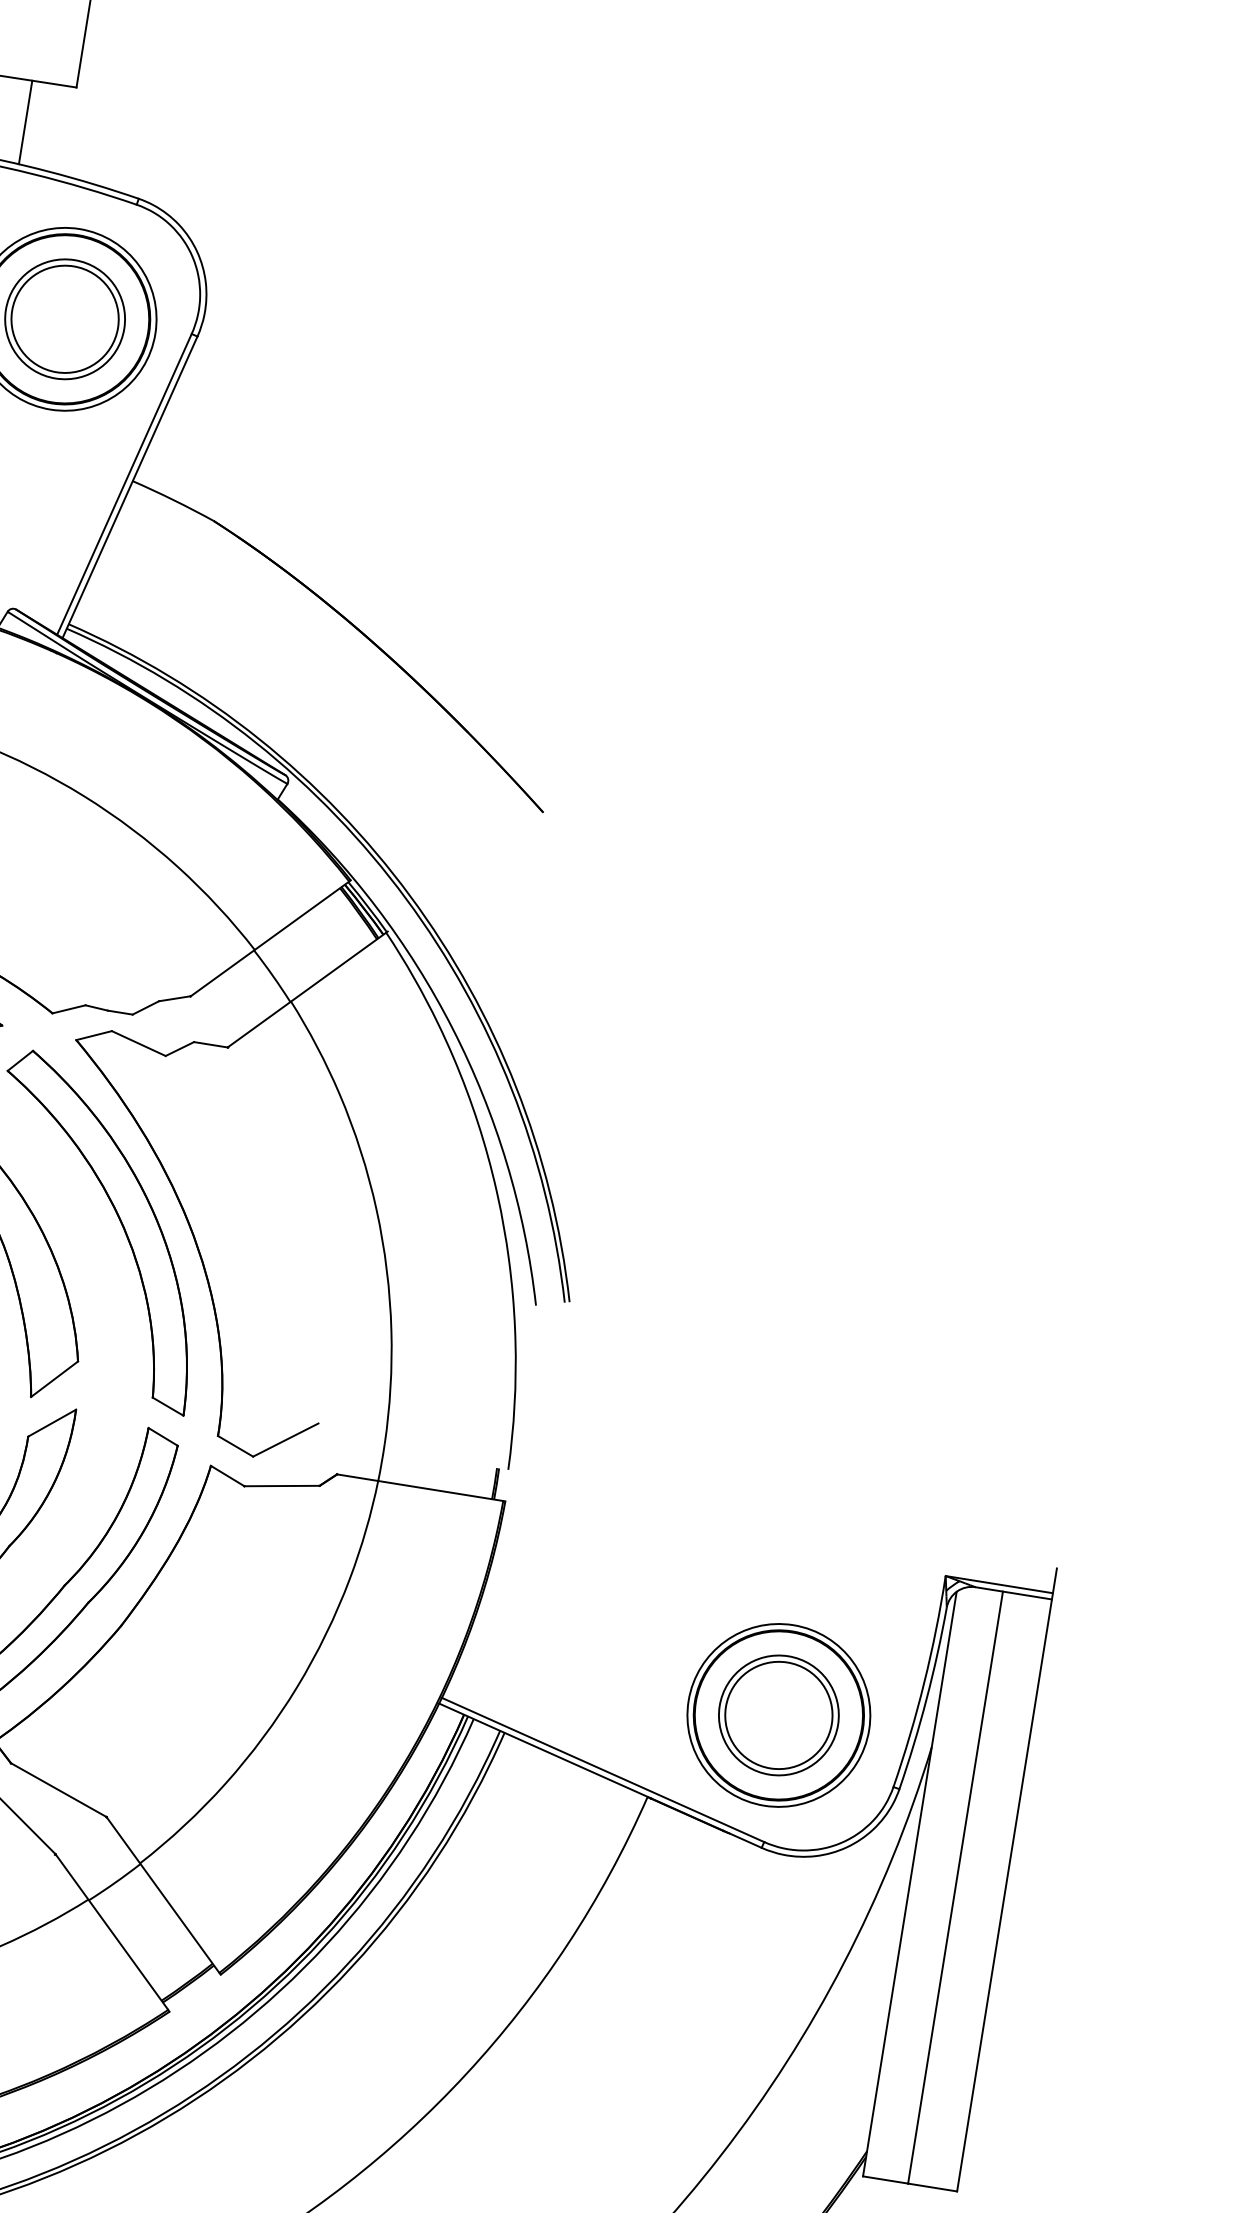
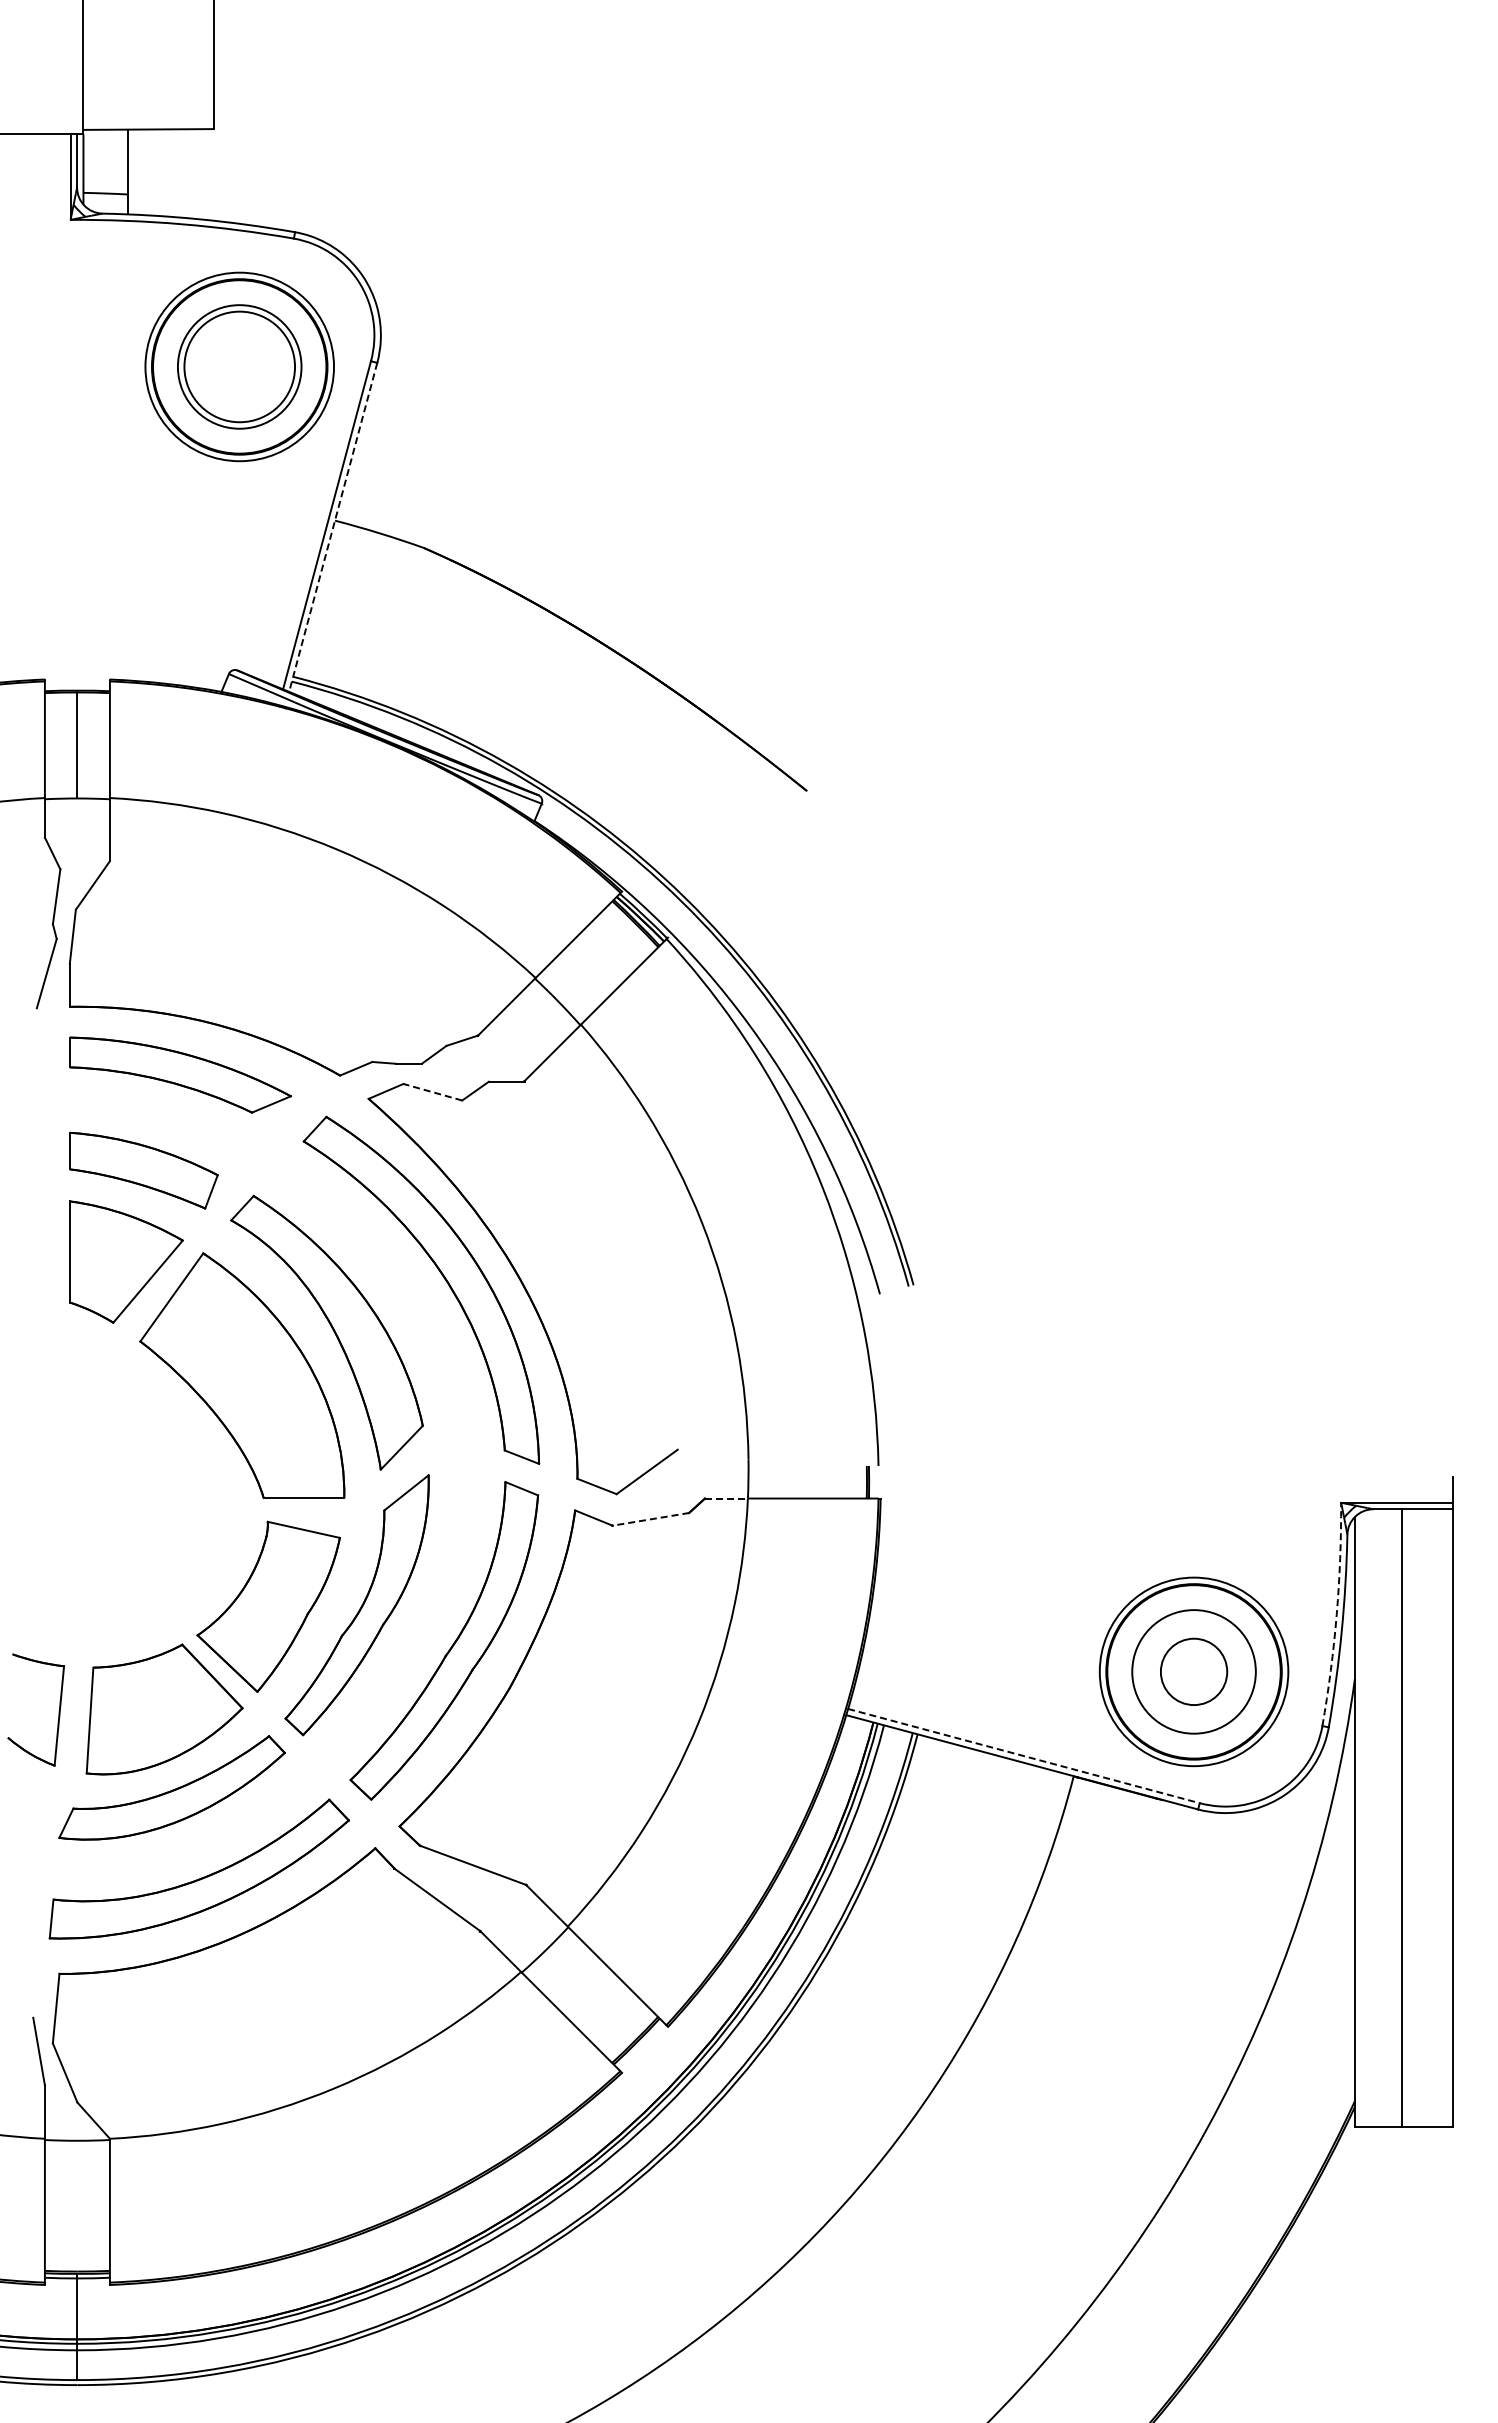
line: (25, 122) -> (167, 172), removed
line: (130, 487) -> (333, 527), solid -> dashed
line: (138, 1043) -> (432, 1092), solid -> dashed
line: (358, 1477) -> (727, 1498), solid -> dashed
line: (281, 1486) -> (650, 1519), solid -> dashed
arc: (924, 1682) -> (1336, 1614), solid -> dashed
circle: (778, 1714) -> (1193, 1671), size x0.6
line: (603, 1770) -> (1024, 1756), solid -> dashed

